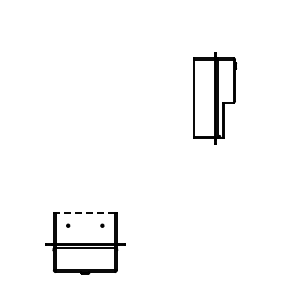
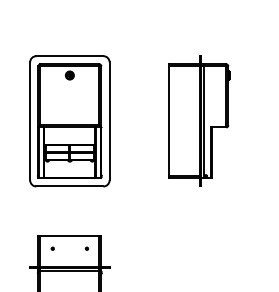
part: (214, 97) -> (199, 120), size x1.43
part: (84, 98) -> (69, 121), added
line: (85, 212) -> (70, 235), dashed -> solid

